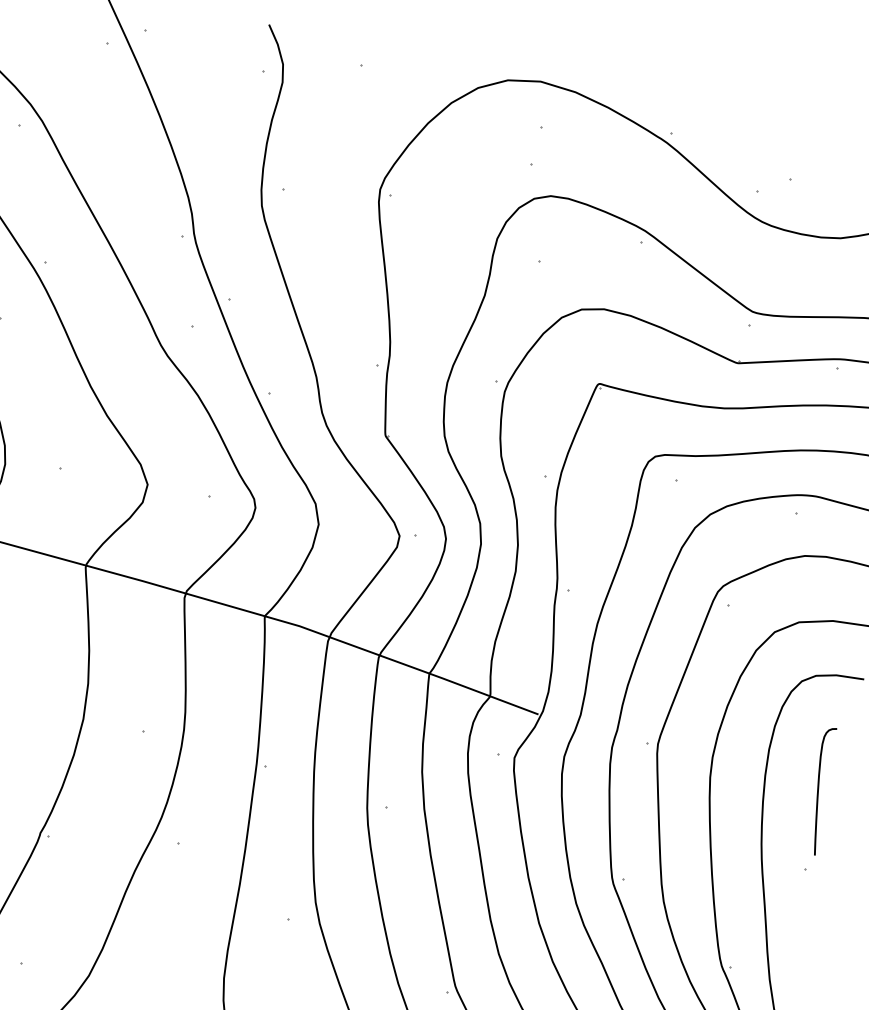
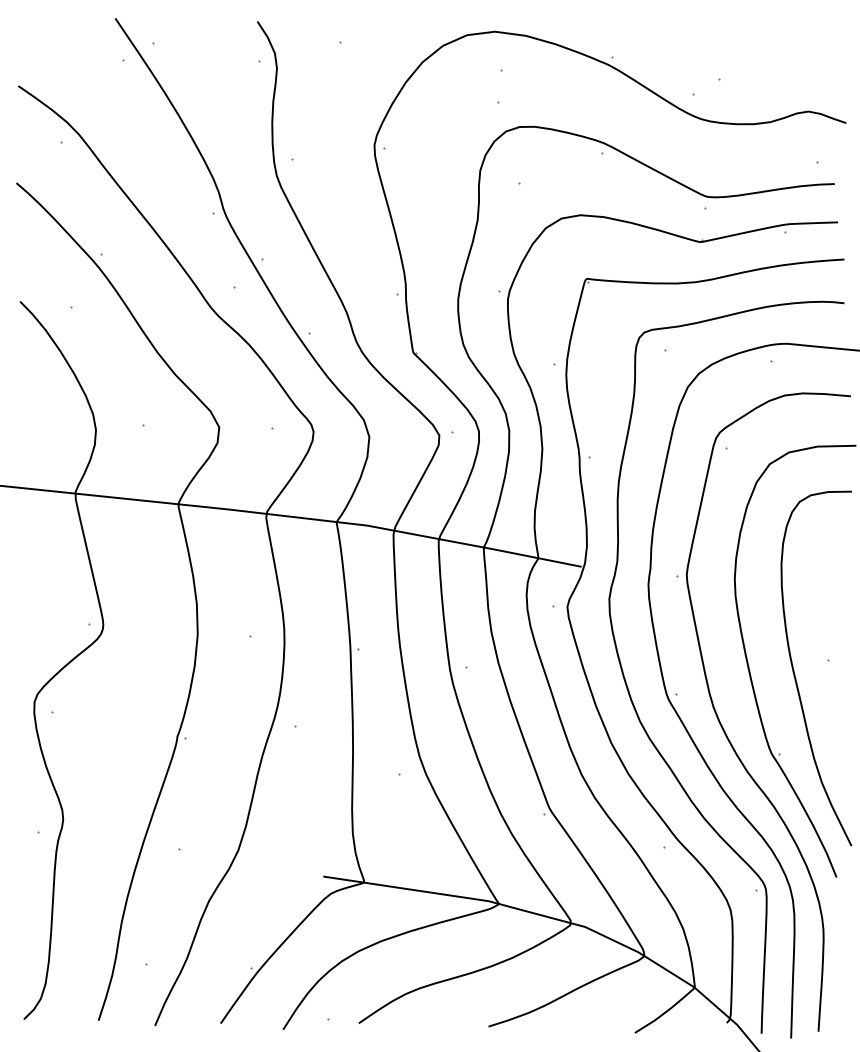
curve: (819, 790) -> (829, 591), removed

